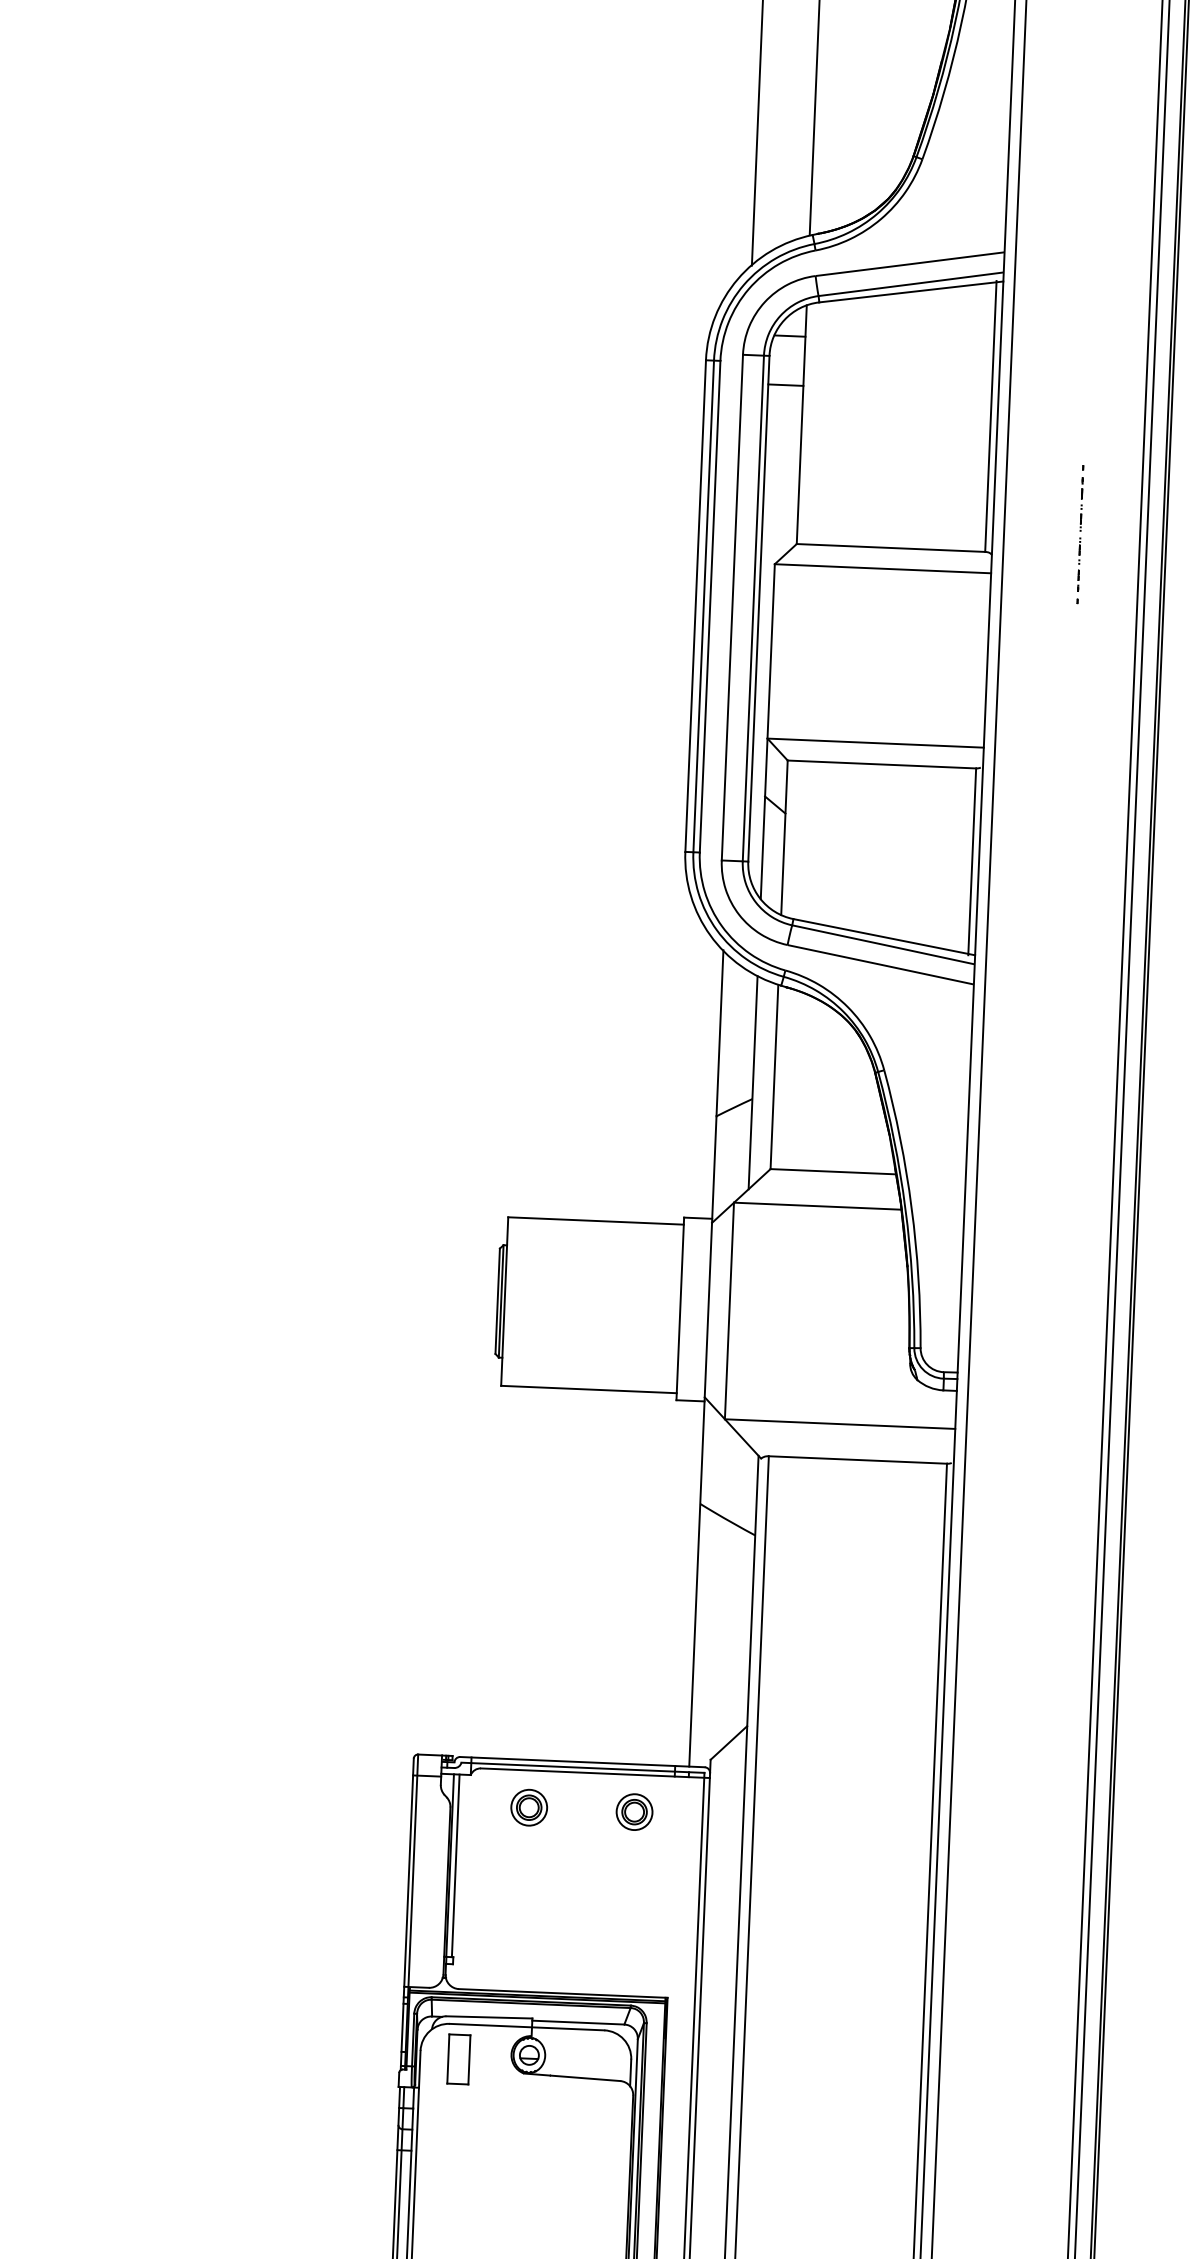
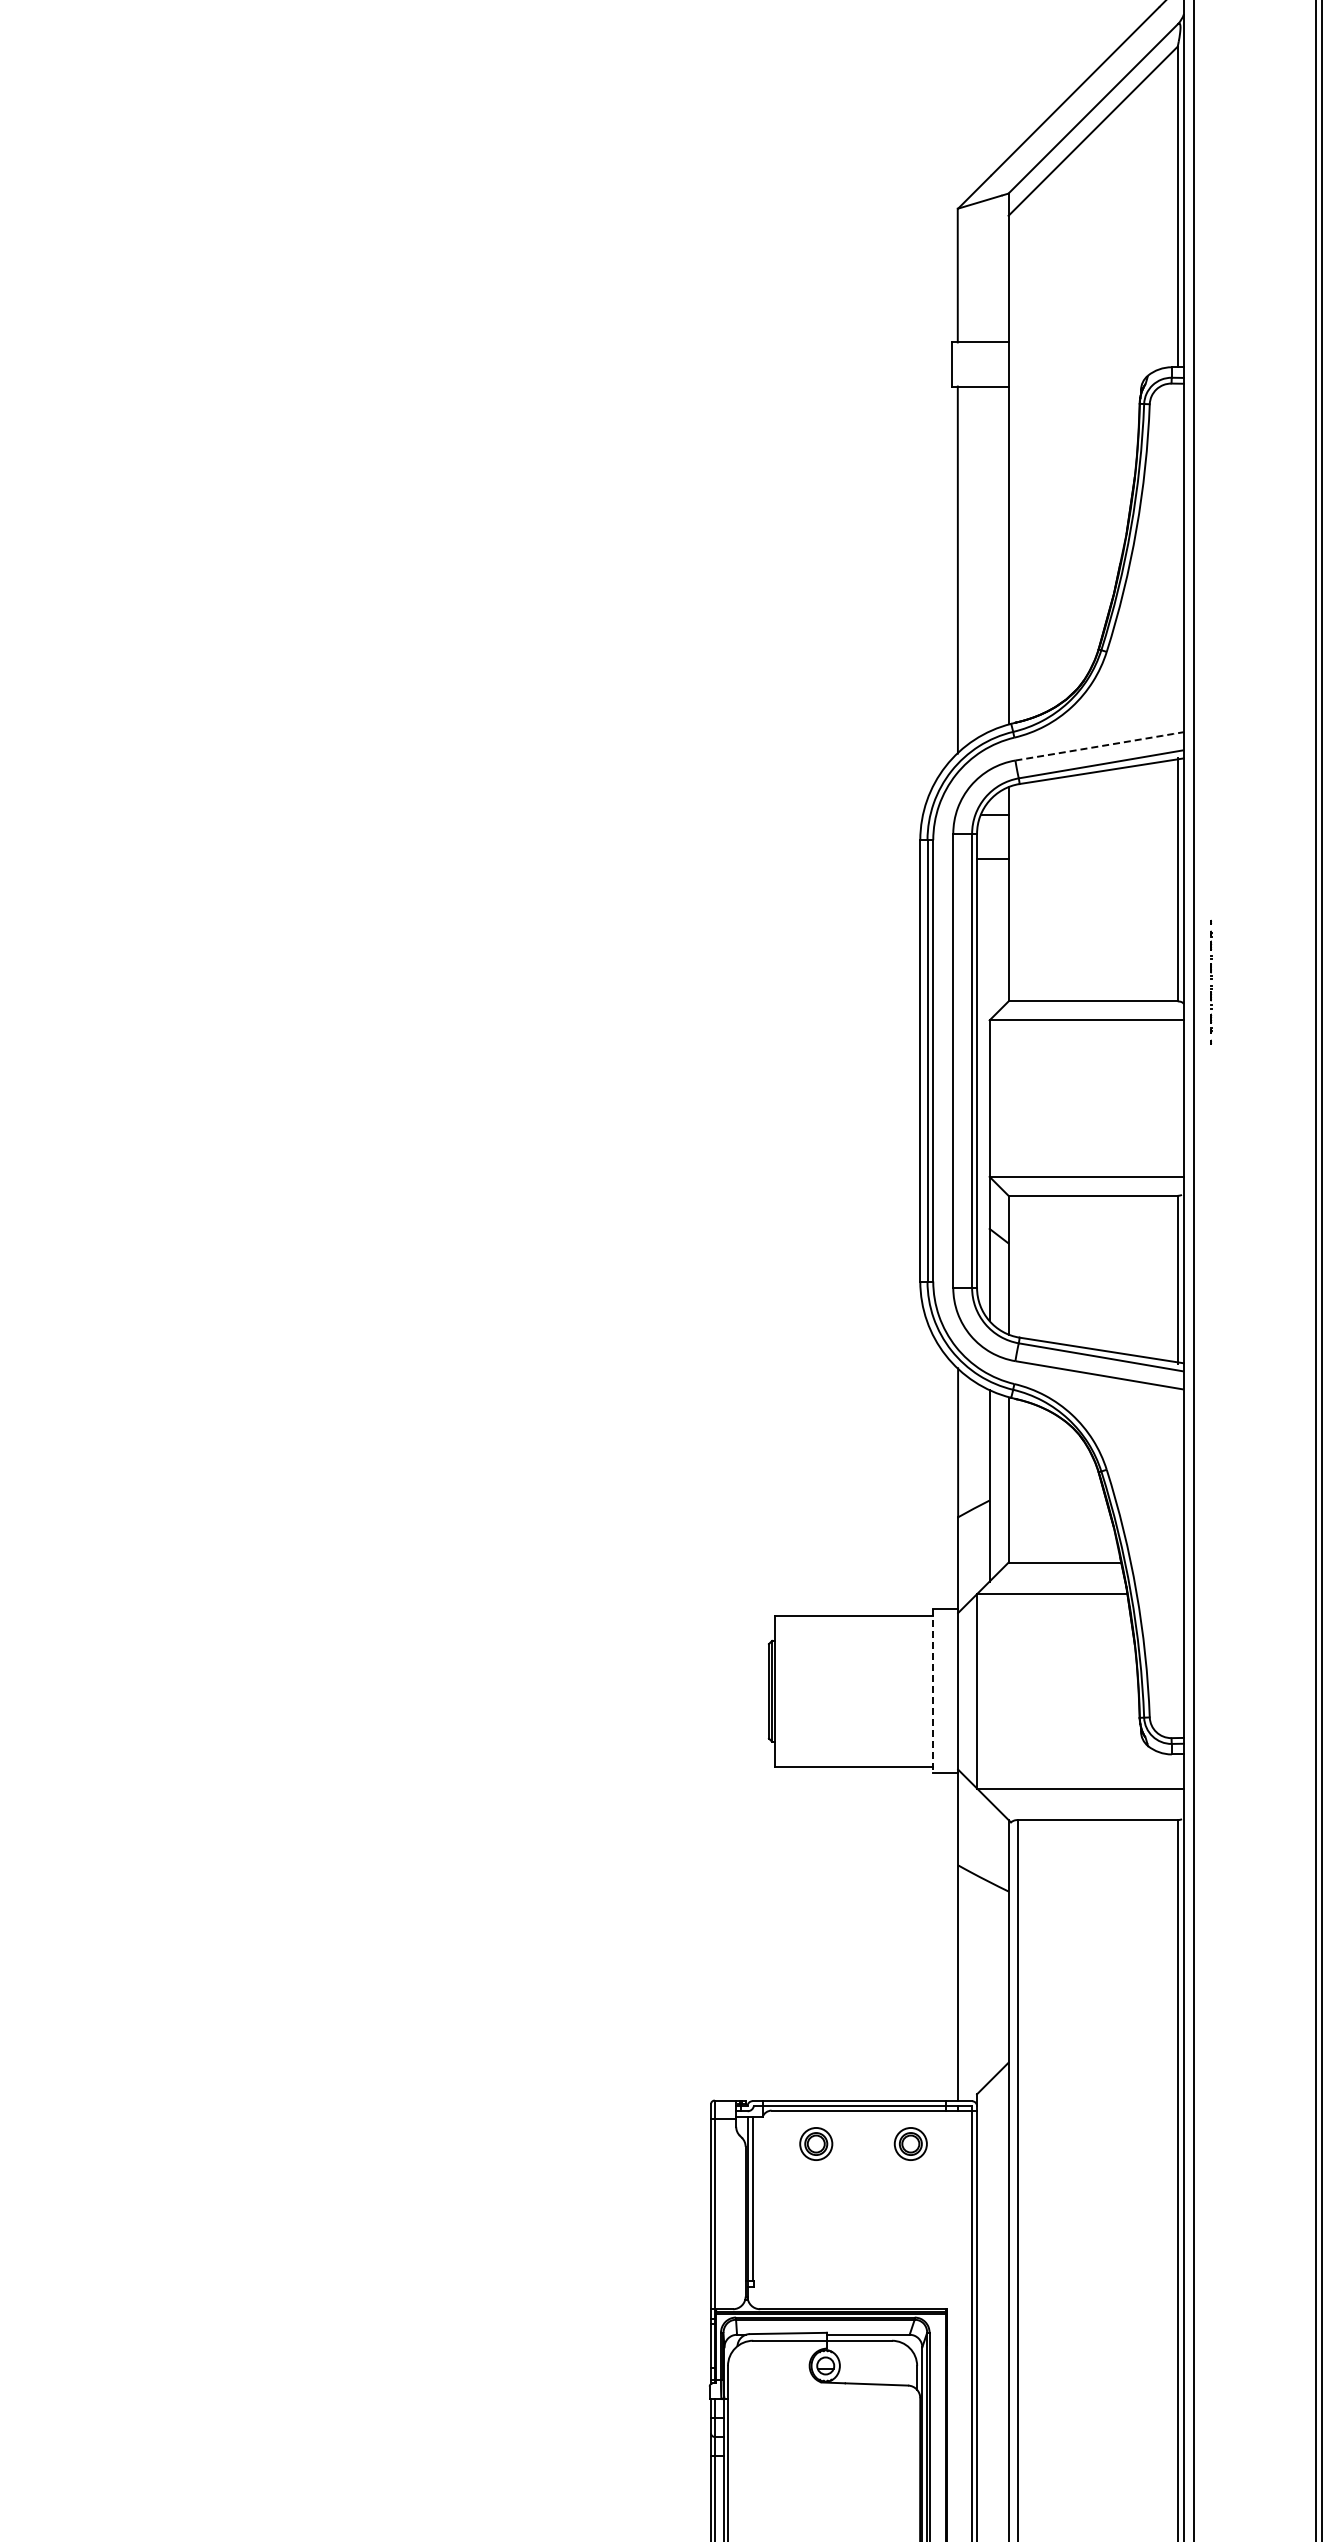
arc: (909, 264) -> (1099, 746), solid -> dashed
part: (1080, 533) -> (1211, 981), moved
line: (679, 1309) -> (932, 1691), solid -> dashed
part: (458, 2058) -> (762, 2371), removed

